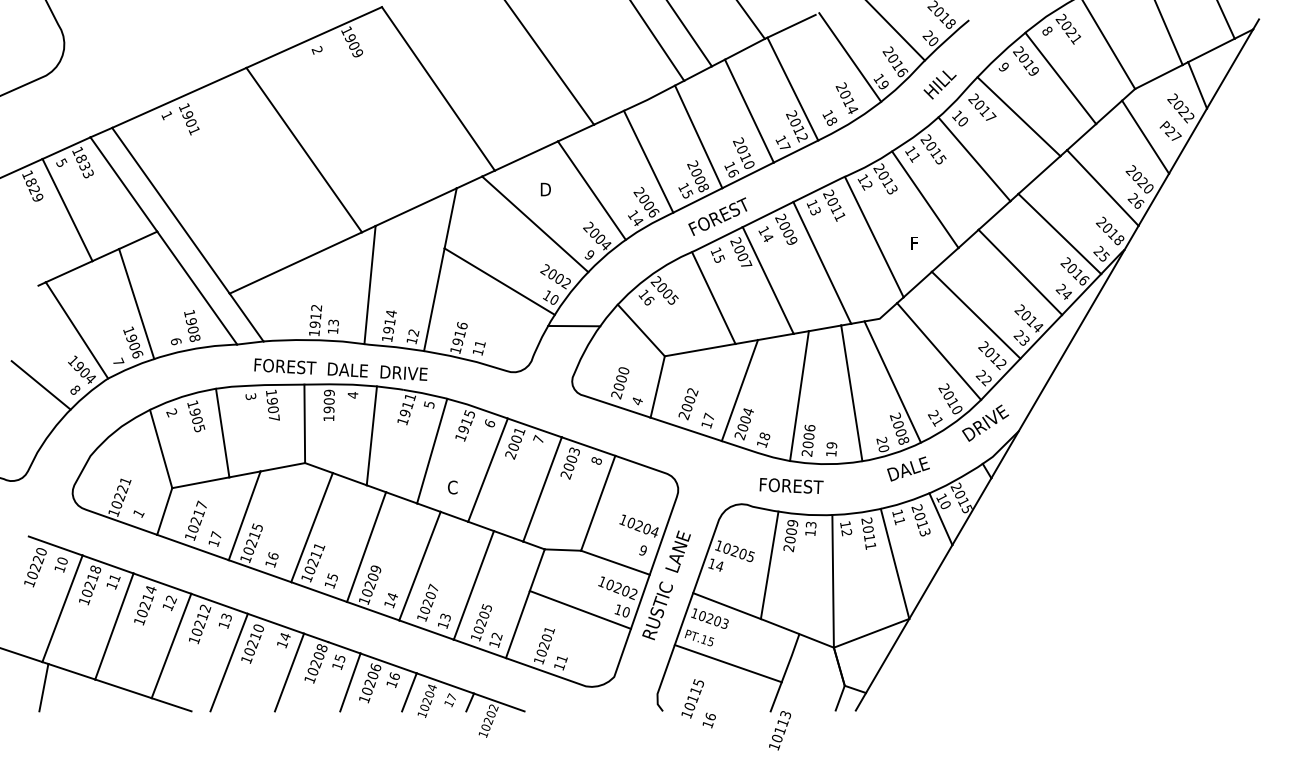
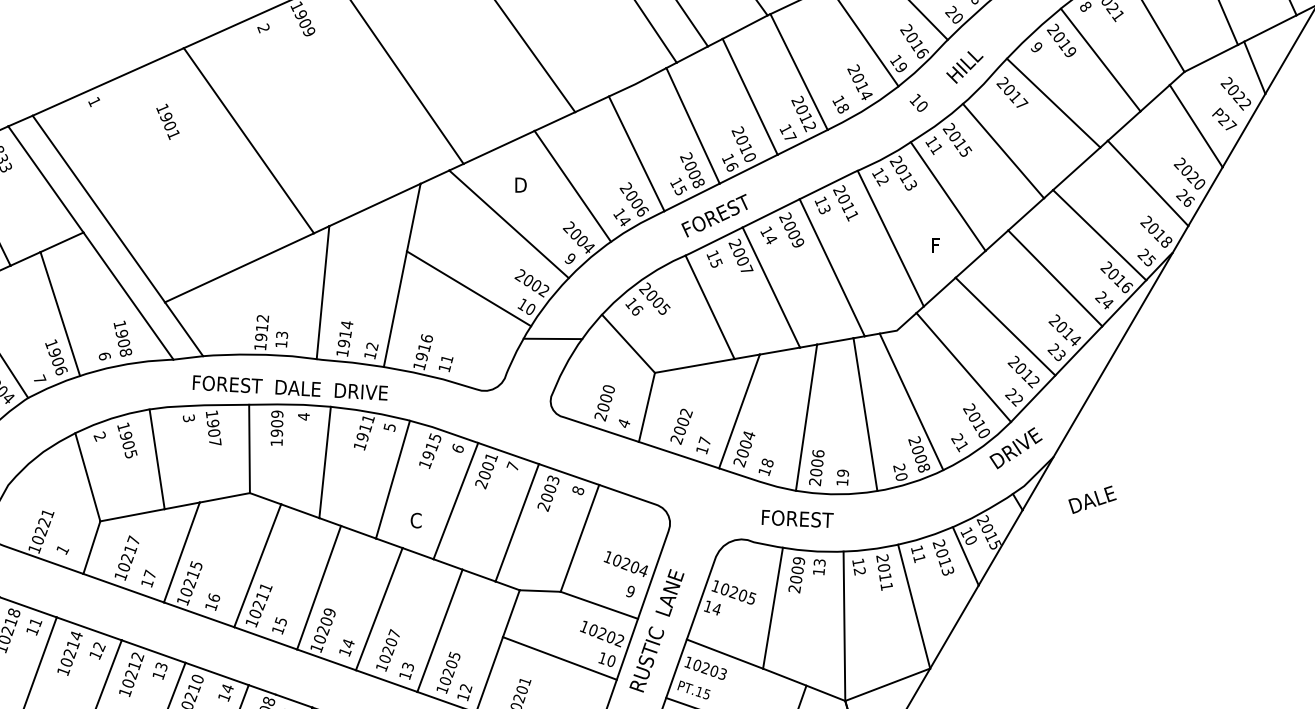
text: (959, 118) -> (918, 102), moved
text: (189, 119) -> (168, 122), moved
text: (908, 468) -> (1092, 499), moved

